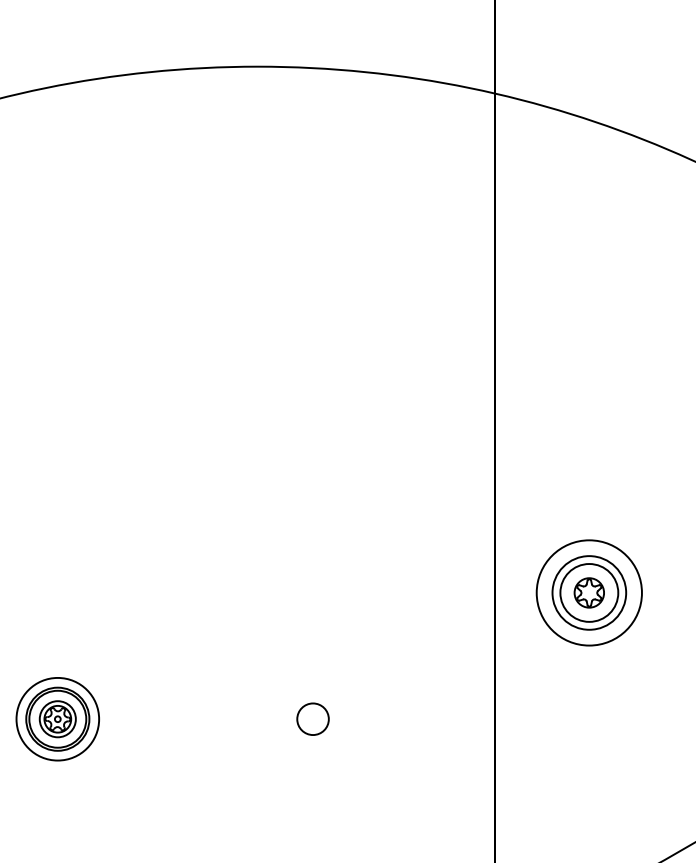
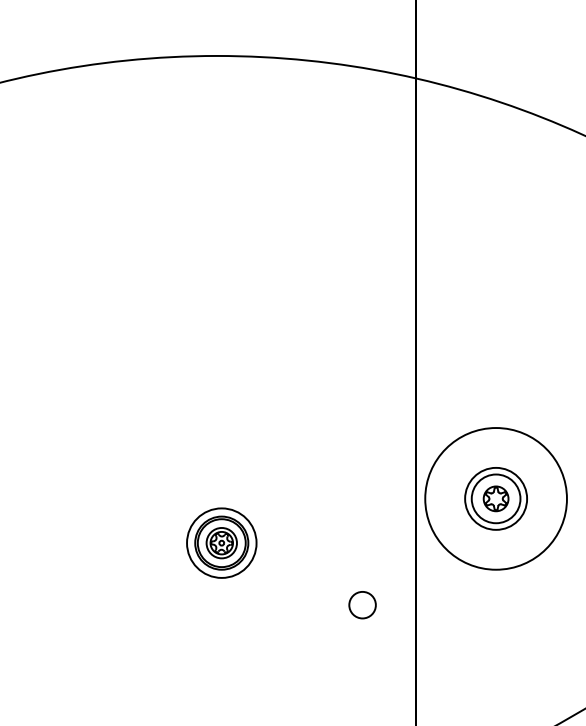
circle: (588, 592) -> (495, 498), size x1.6
part: (57, 718) -> (221, 542), moved
circle: (312, 719) -> (362, 605), moved

